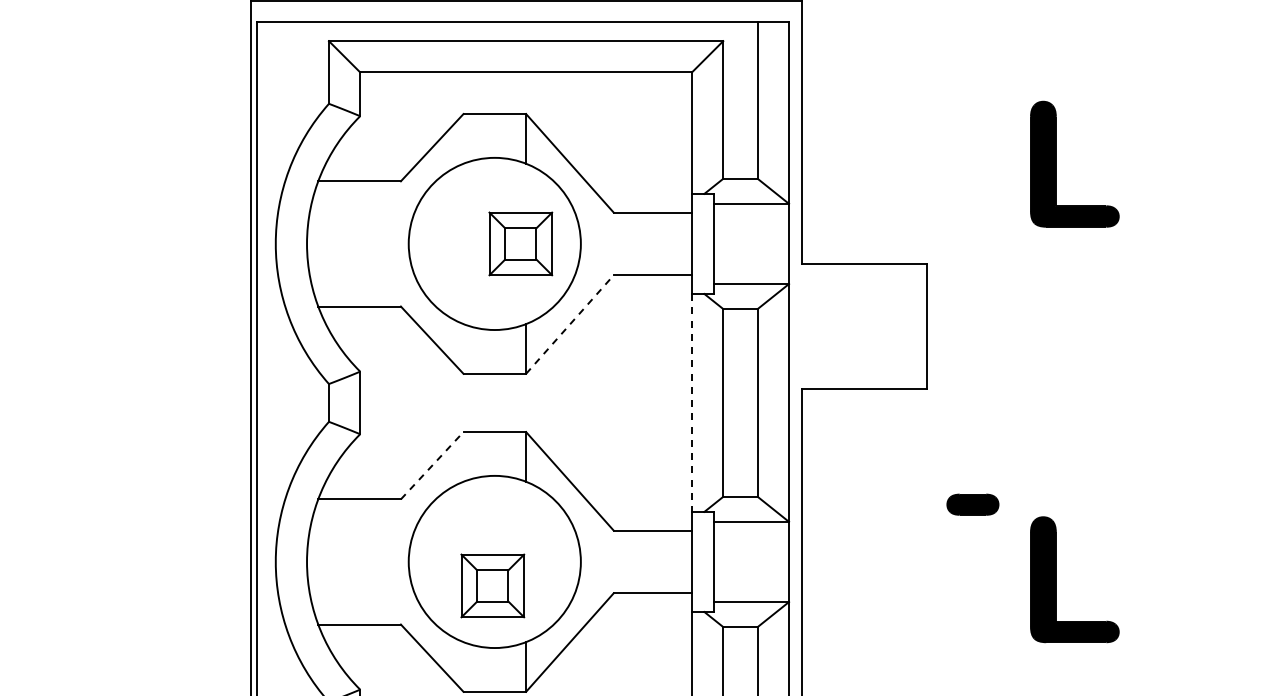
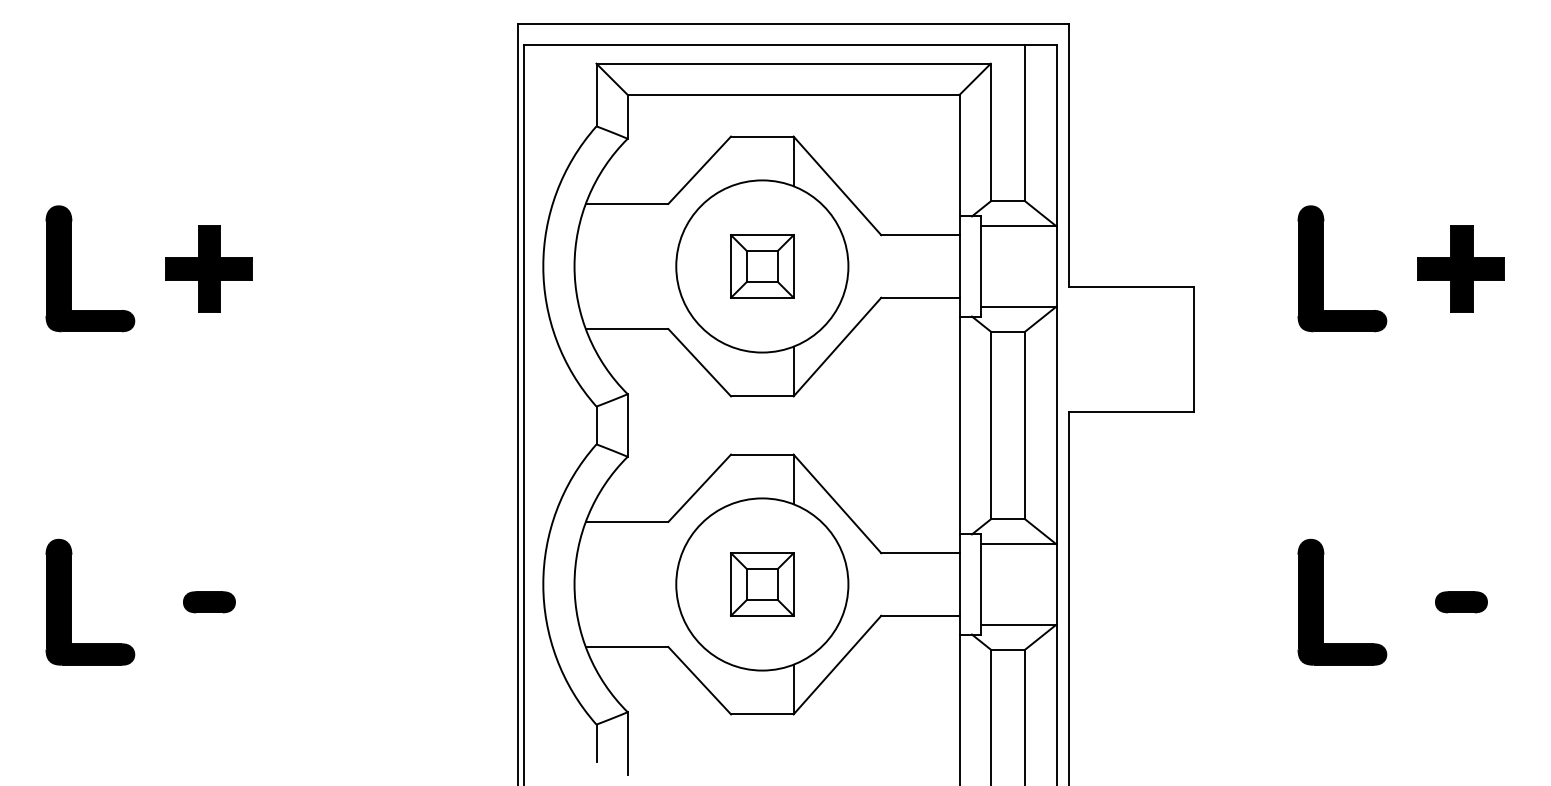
part: (1055, 163) -> (1323, 268), moved
part: (520, 243) -> (762, 266), moved
part: (1192, 245) -> (1460, 268), added
line: (569, 324) -> (837, 347), dashed -> solid
line: (691, 402) -> (959, 425), dashed -> solid
line: (431, 465) -> (699, 488), dashed -> solid
part: (972, 504) -> (1461, 602), moved
part: (492, 585) -> (762, 584), moved

